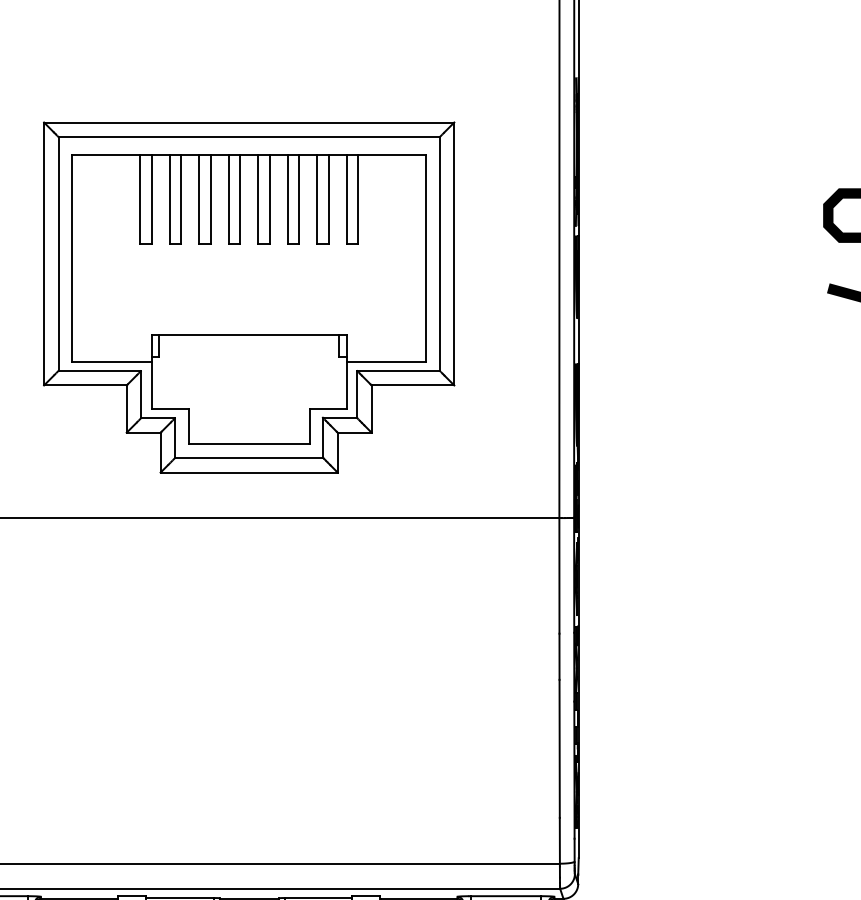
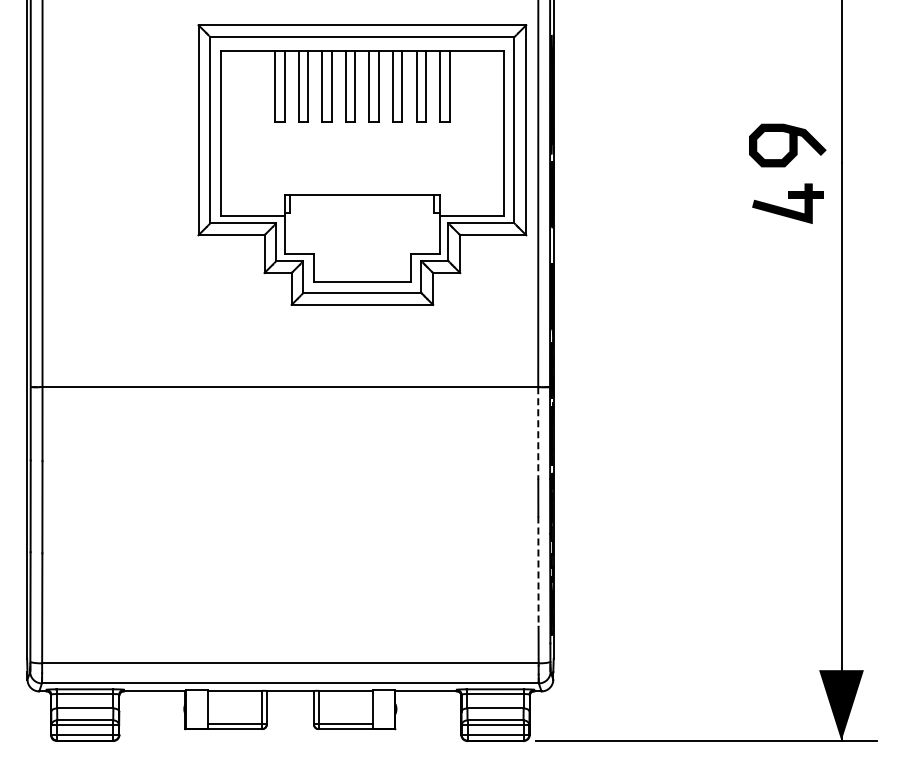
part: (249, 296) -> (362, 164), moved
line: (559, 575) -> (538, 433), solid -> dashed
line: (559, 749) -> (538, 572), solid -> dashed

